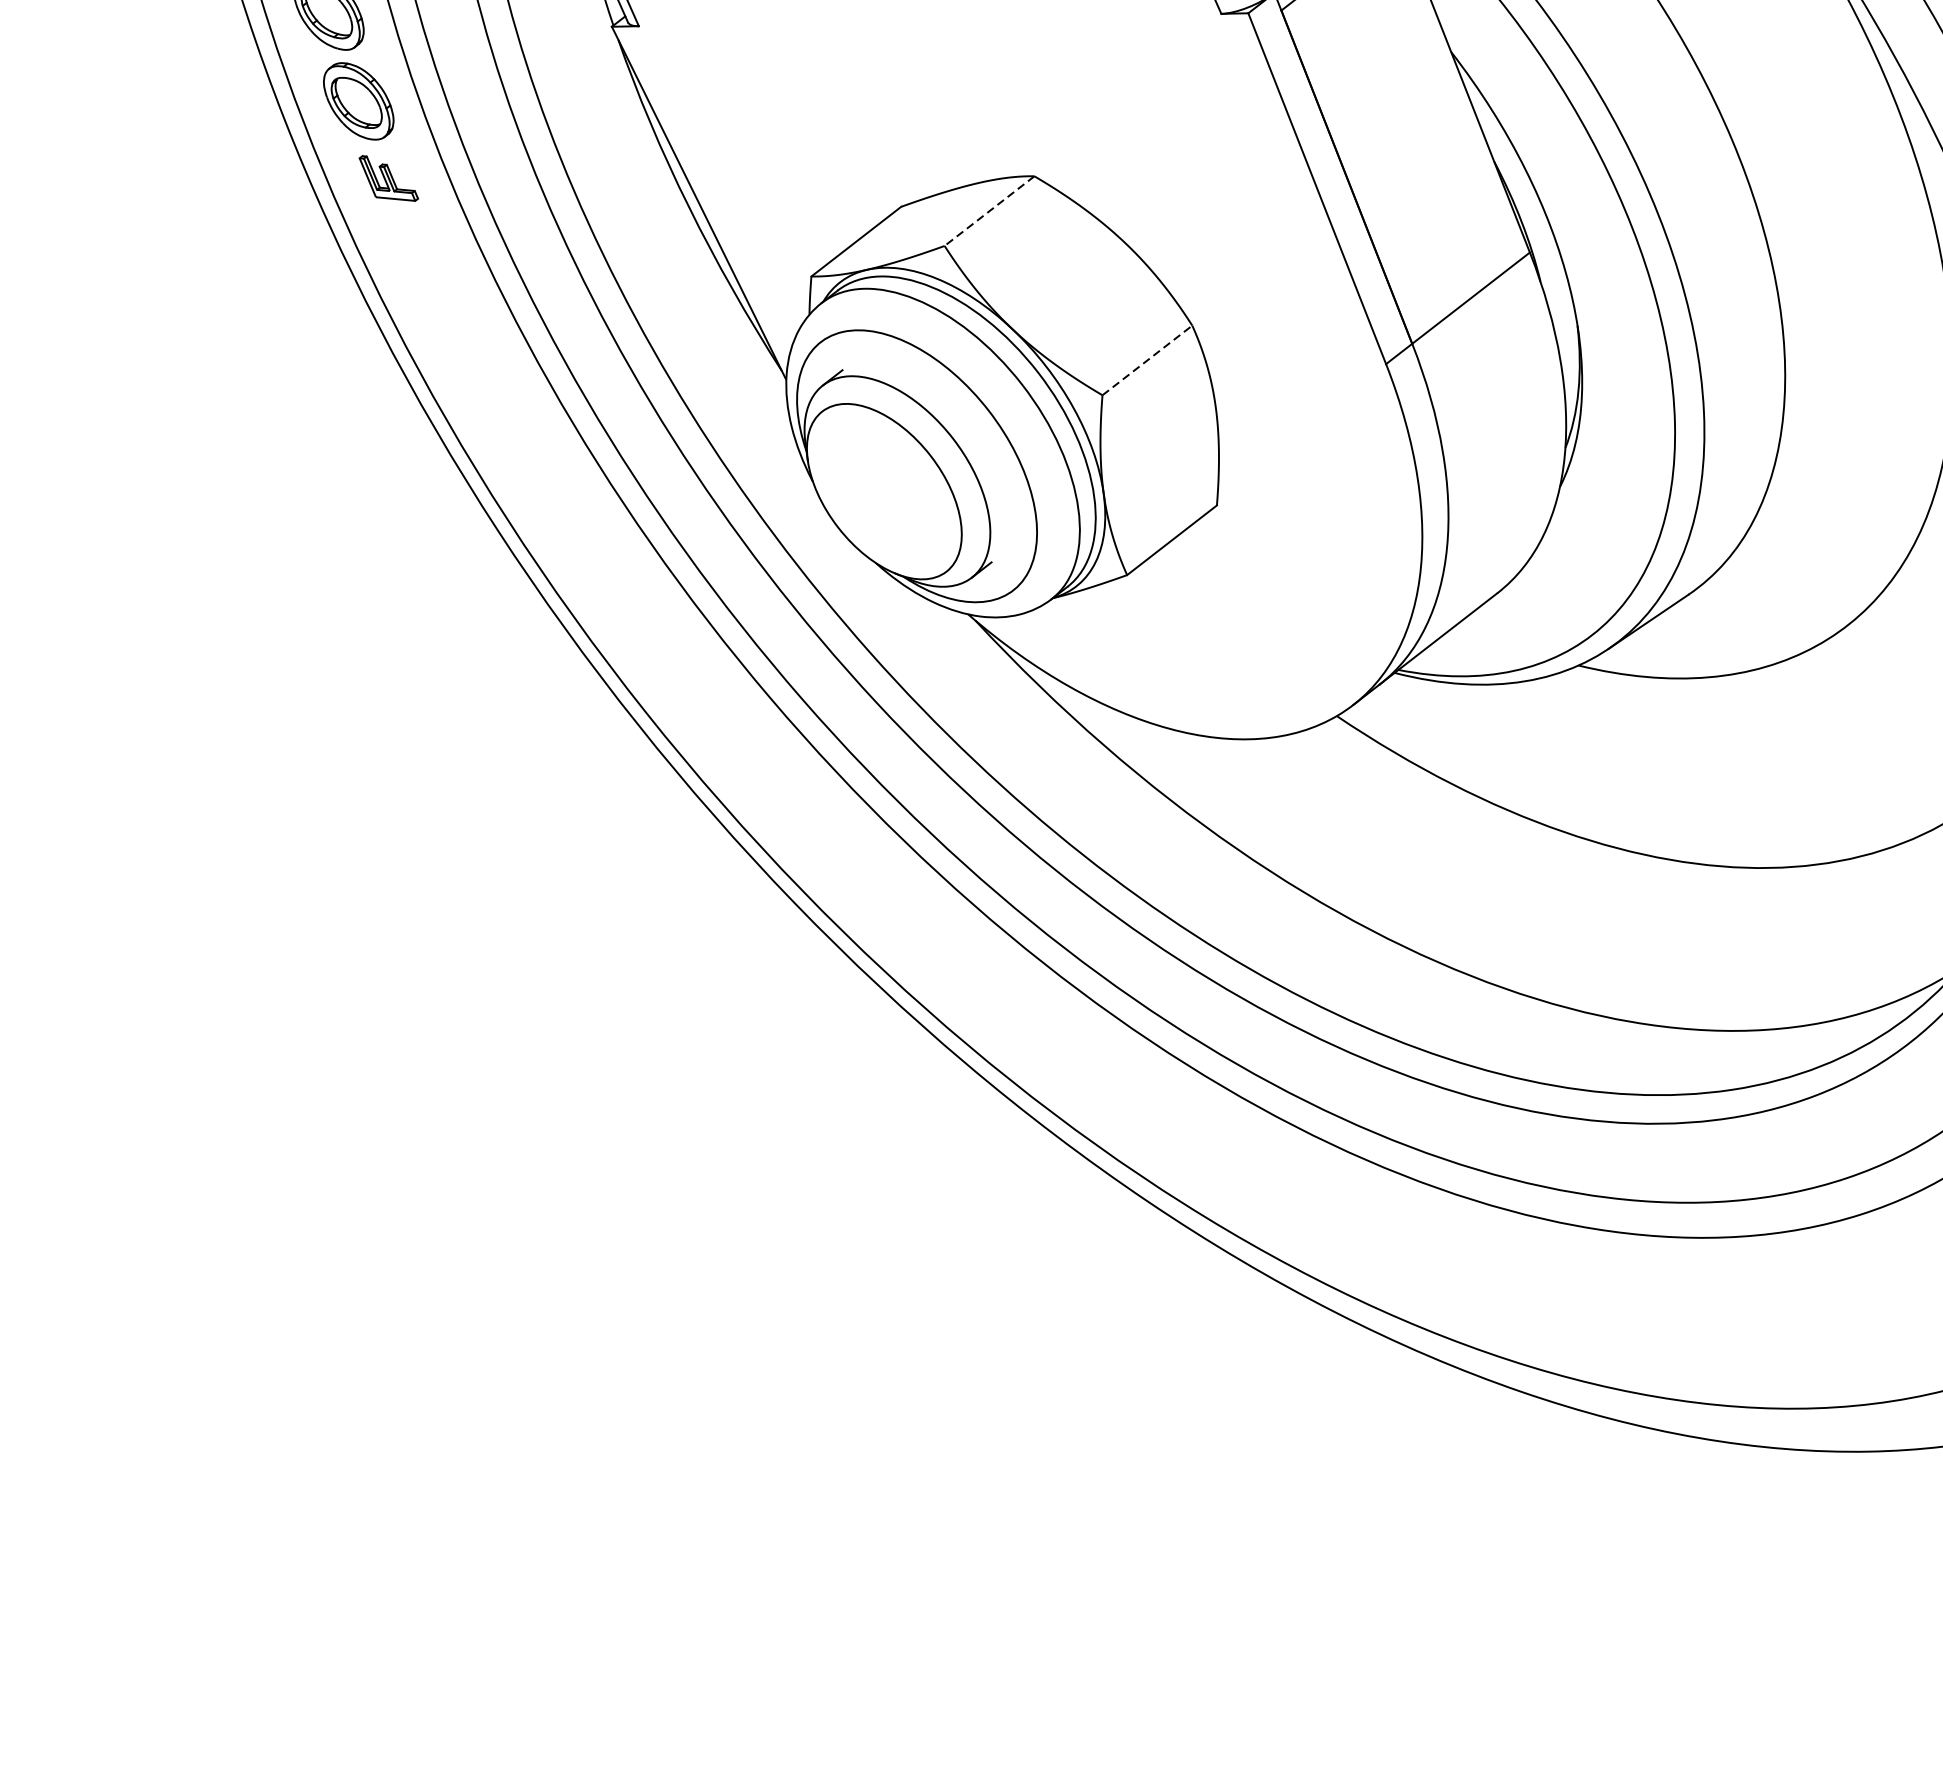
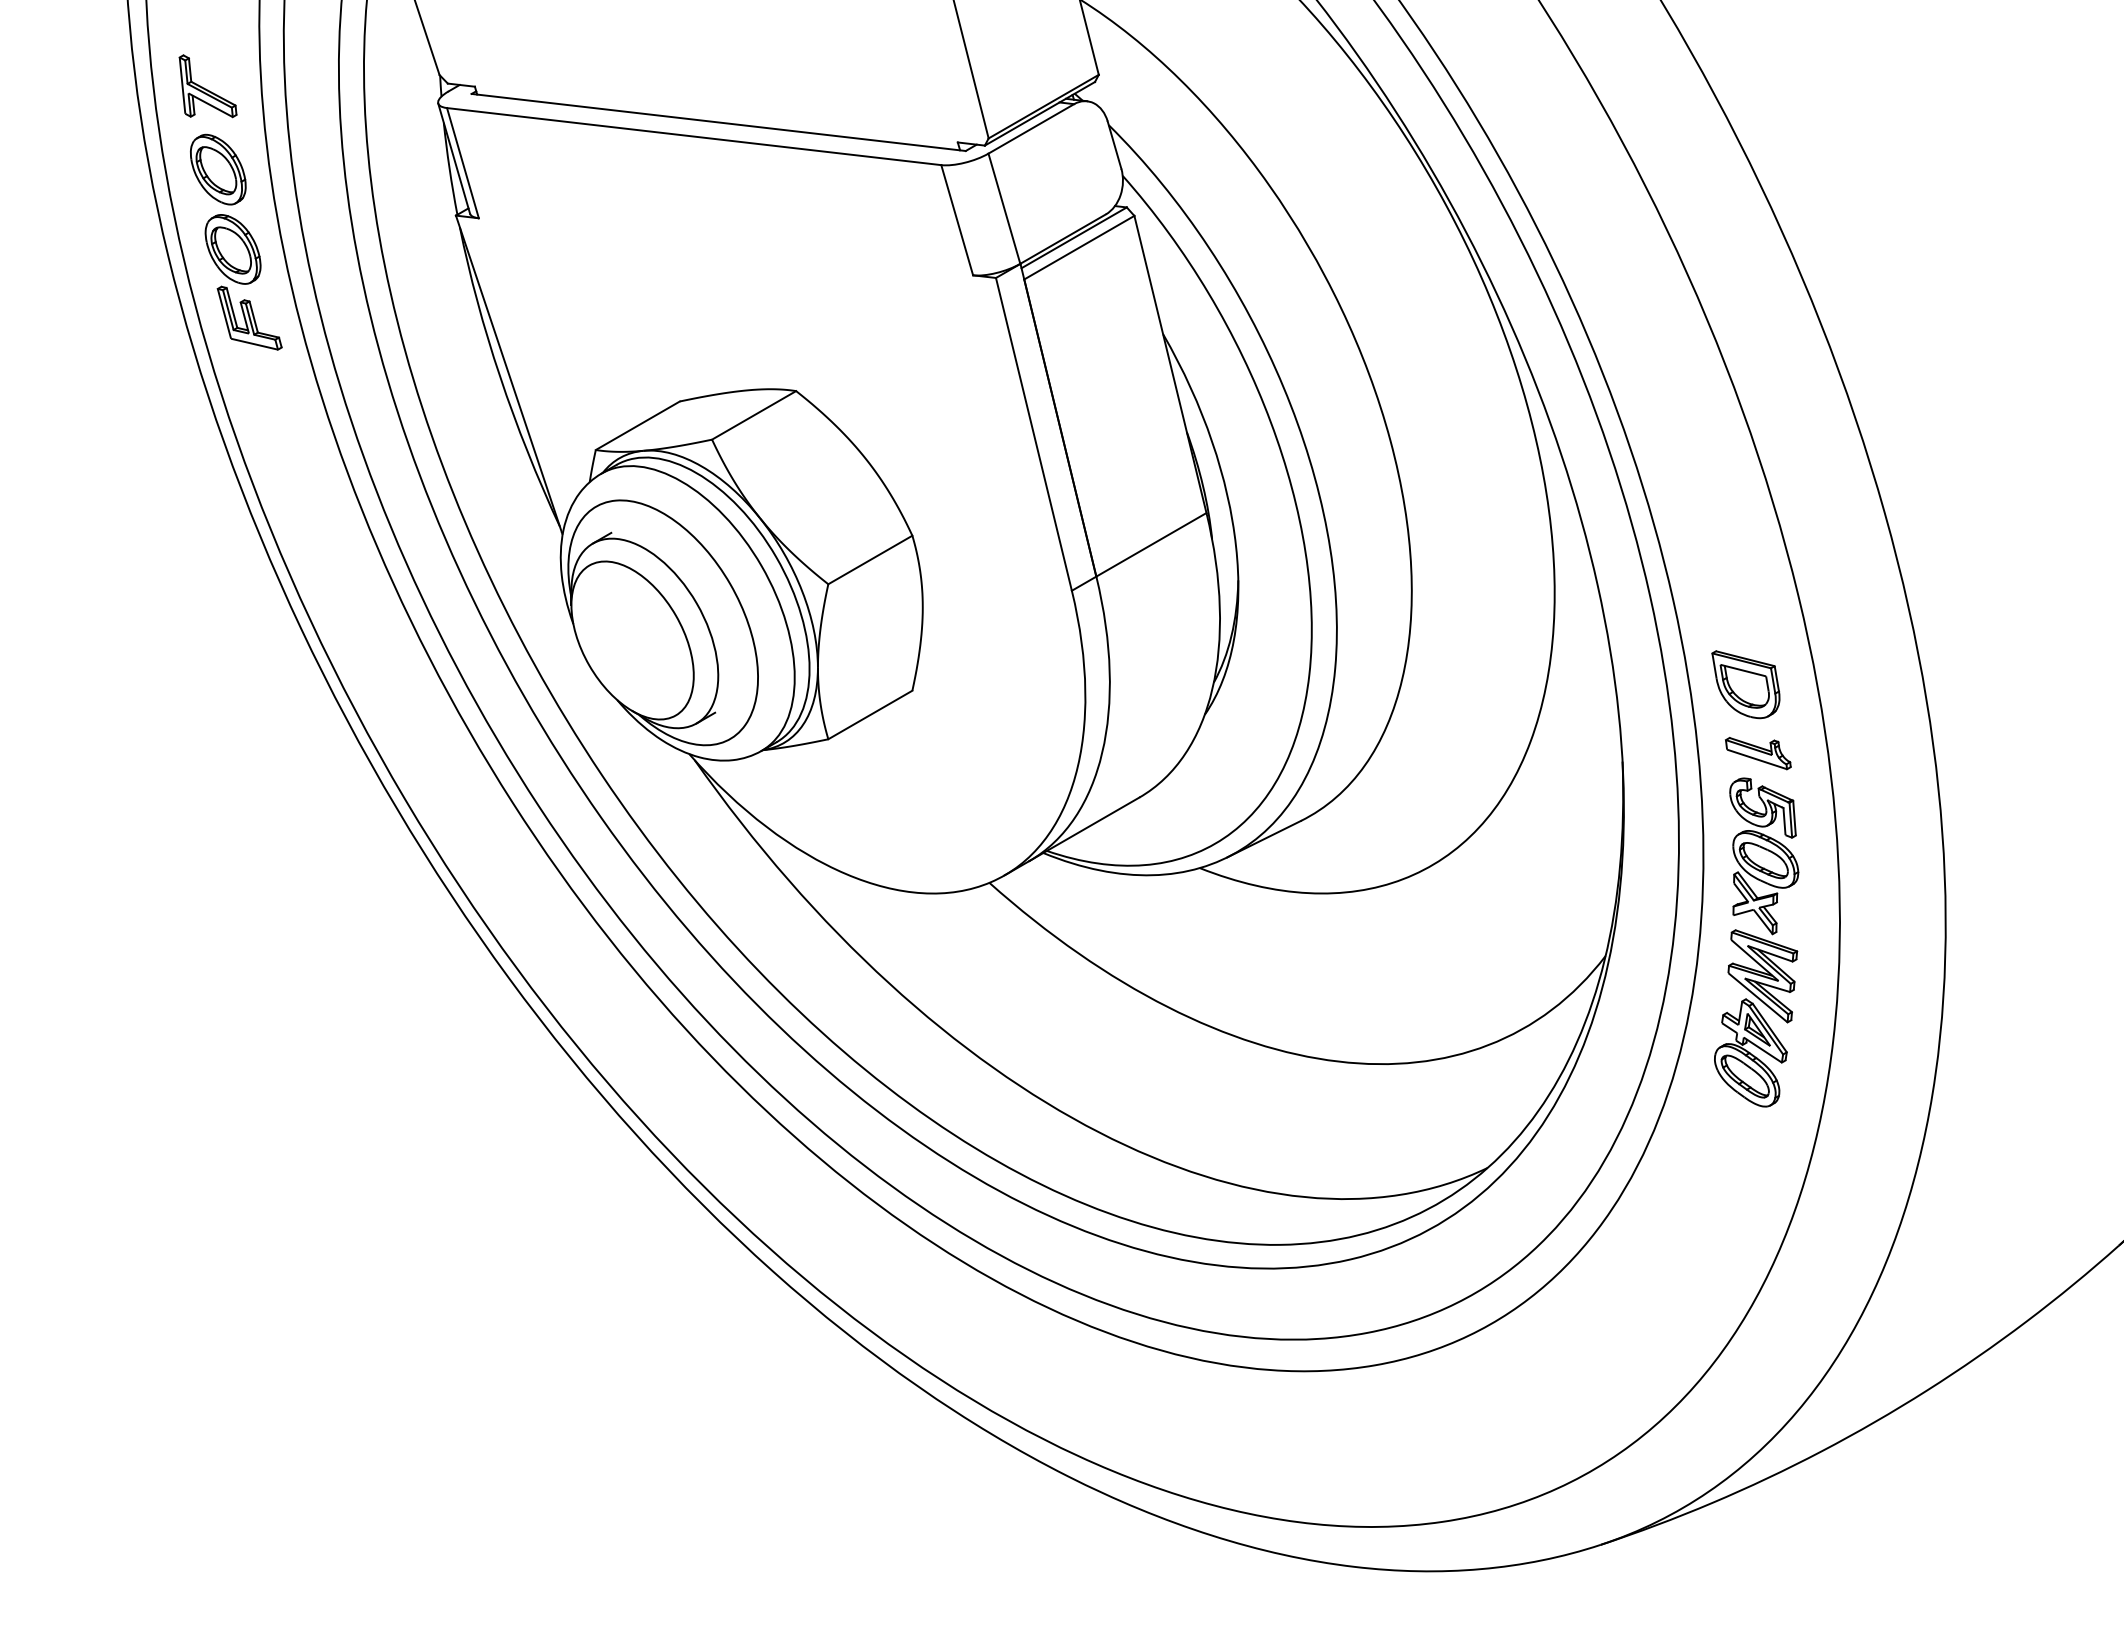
part: (388, 177) -> (249, 317), size x1.43
line: (990, 211) -> (754, 415), dashed -> solid
line: (1147, 359) -> (870, 559), dashed -> solid

